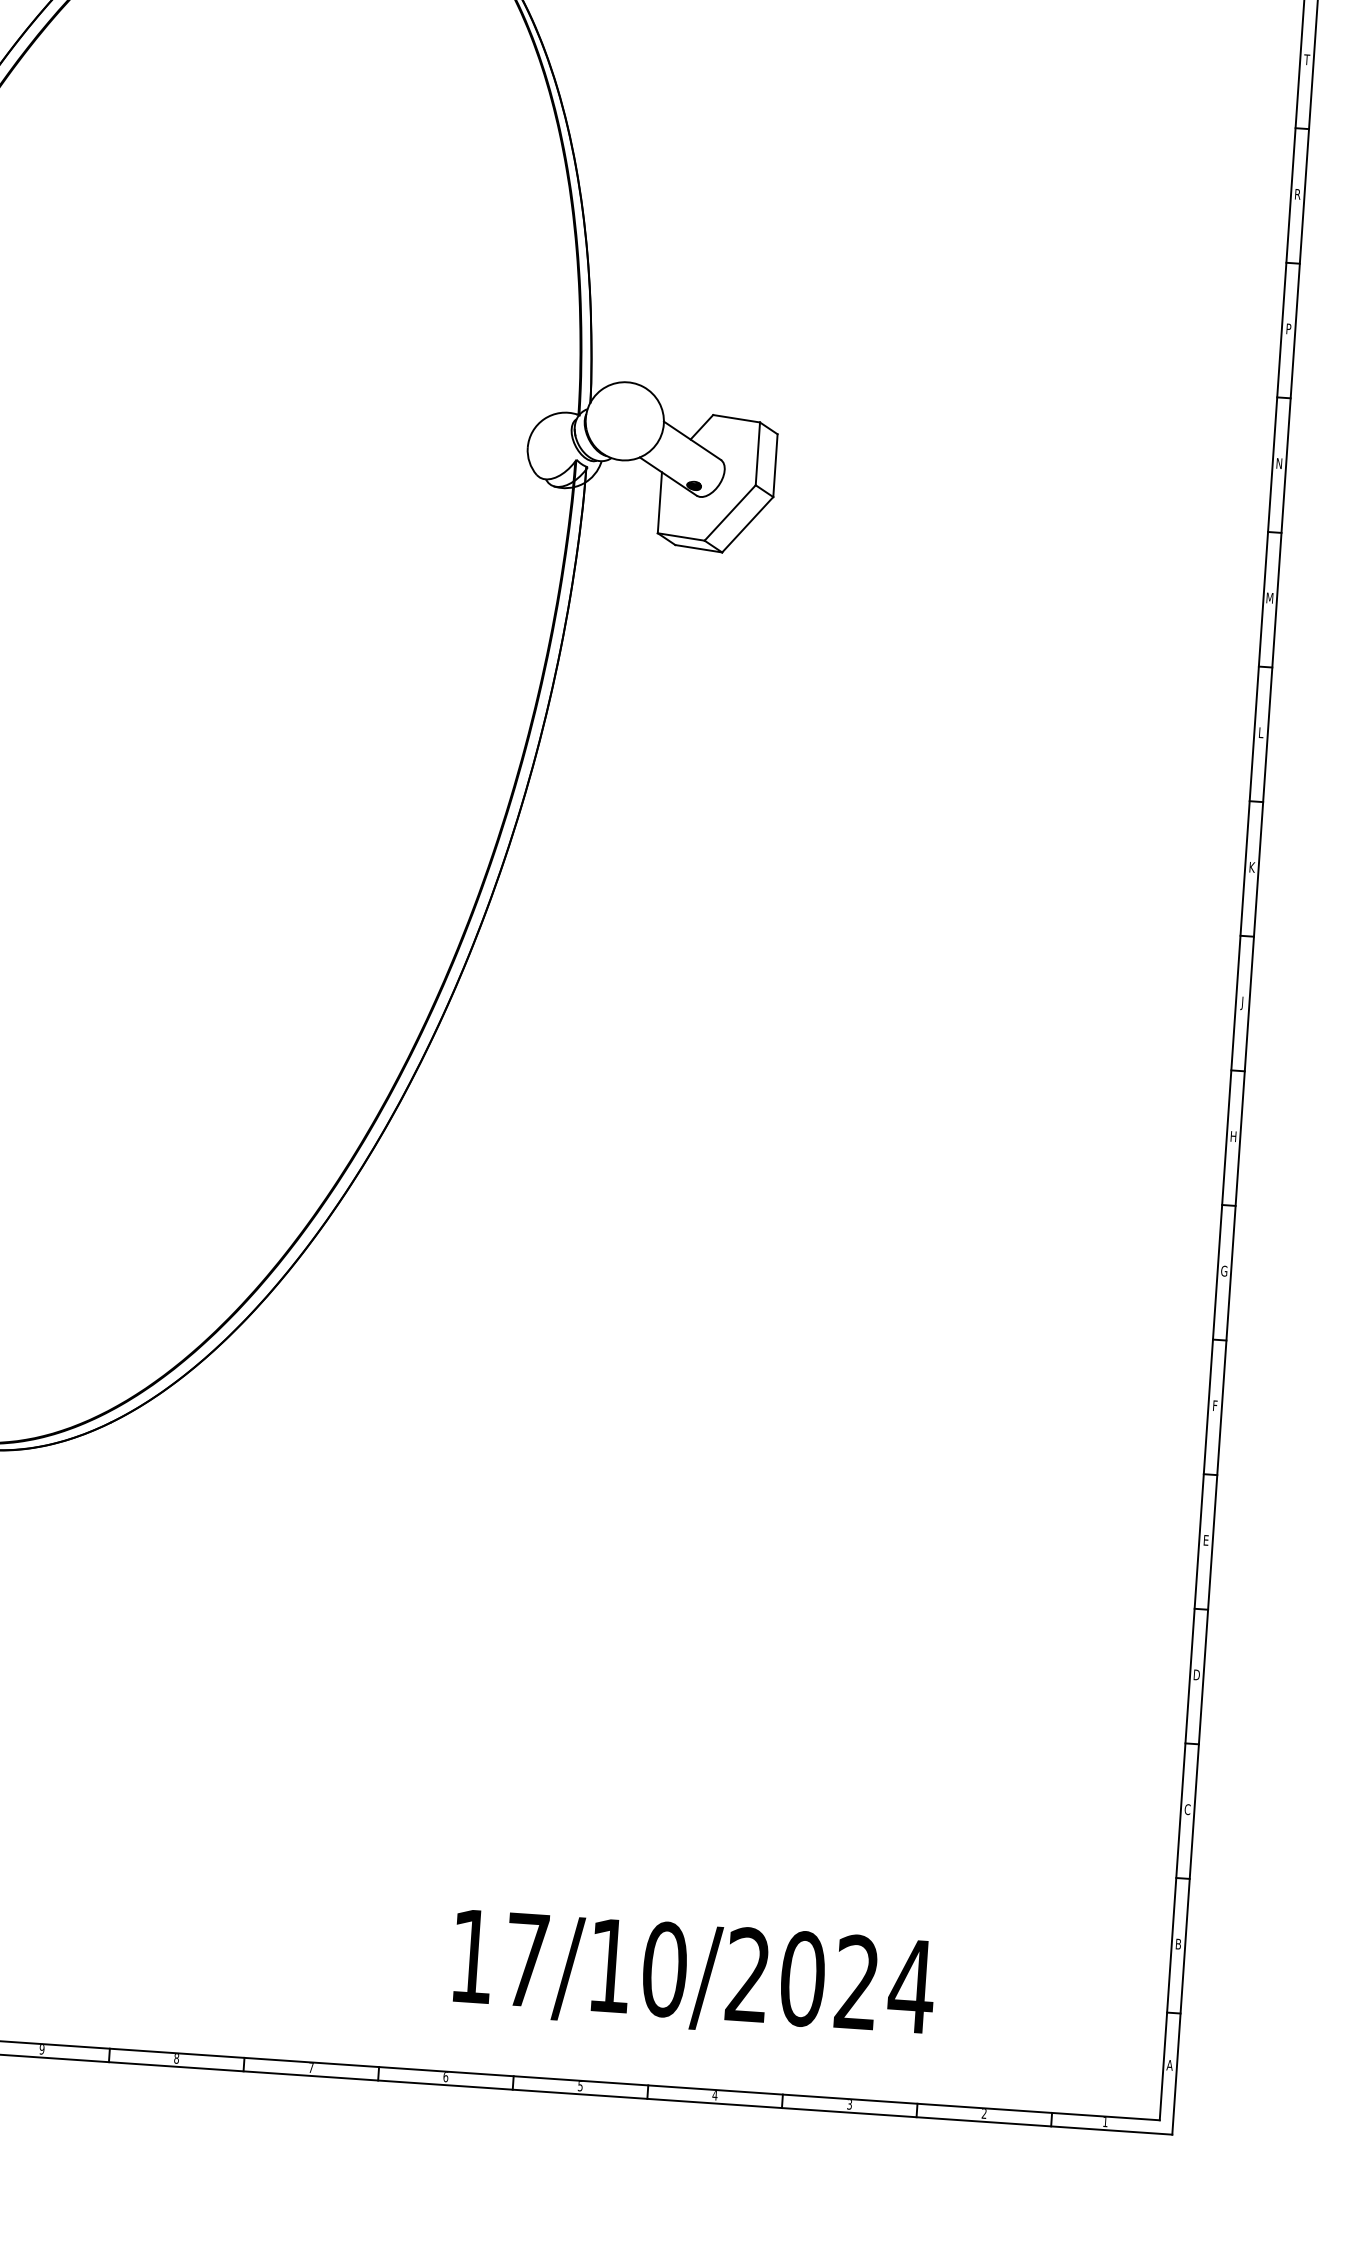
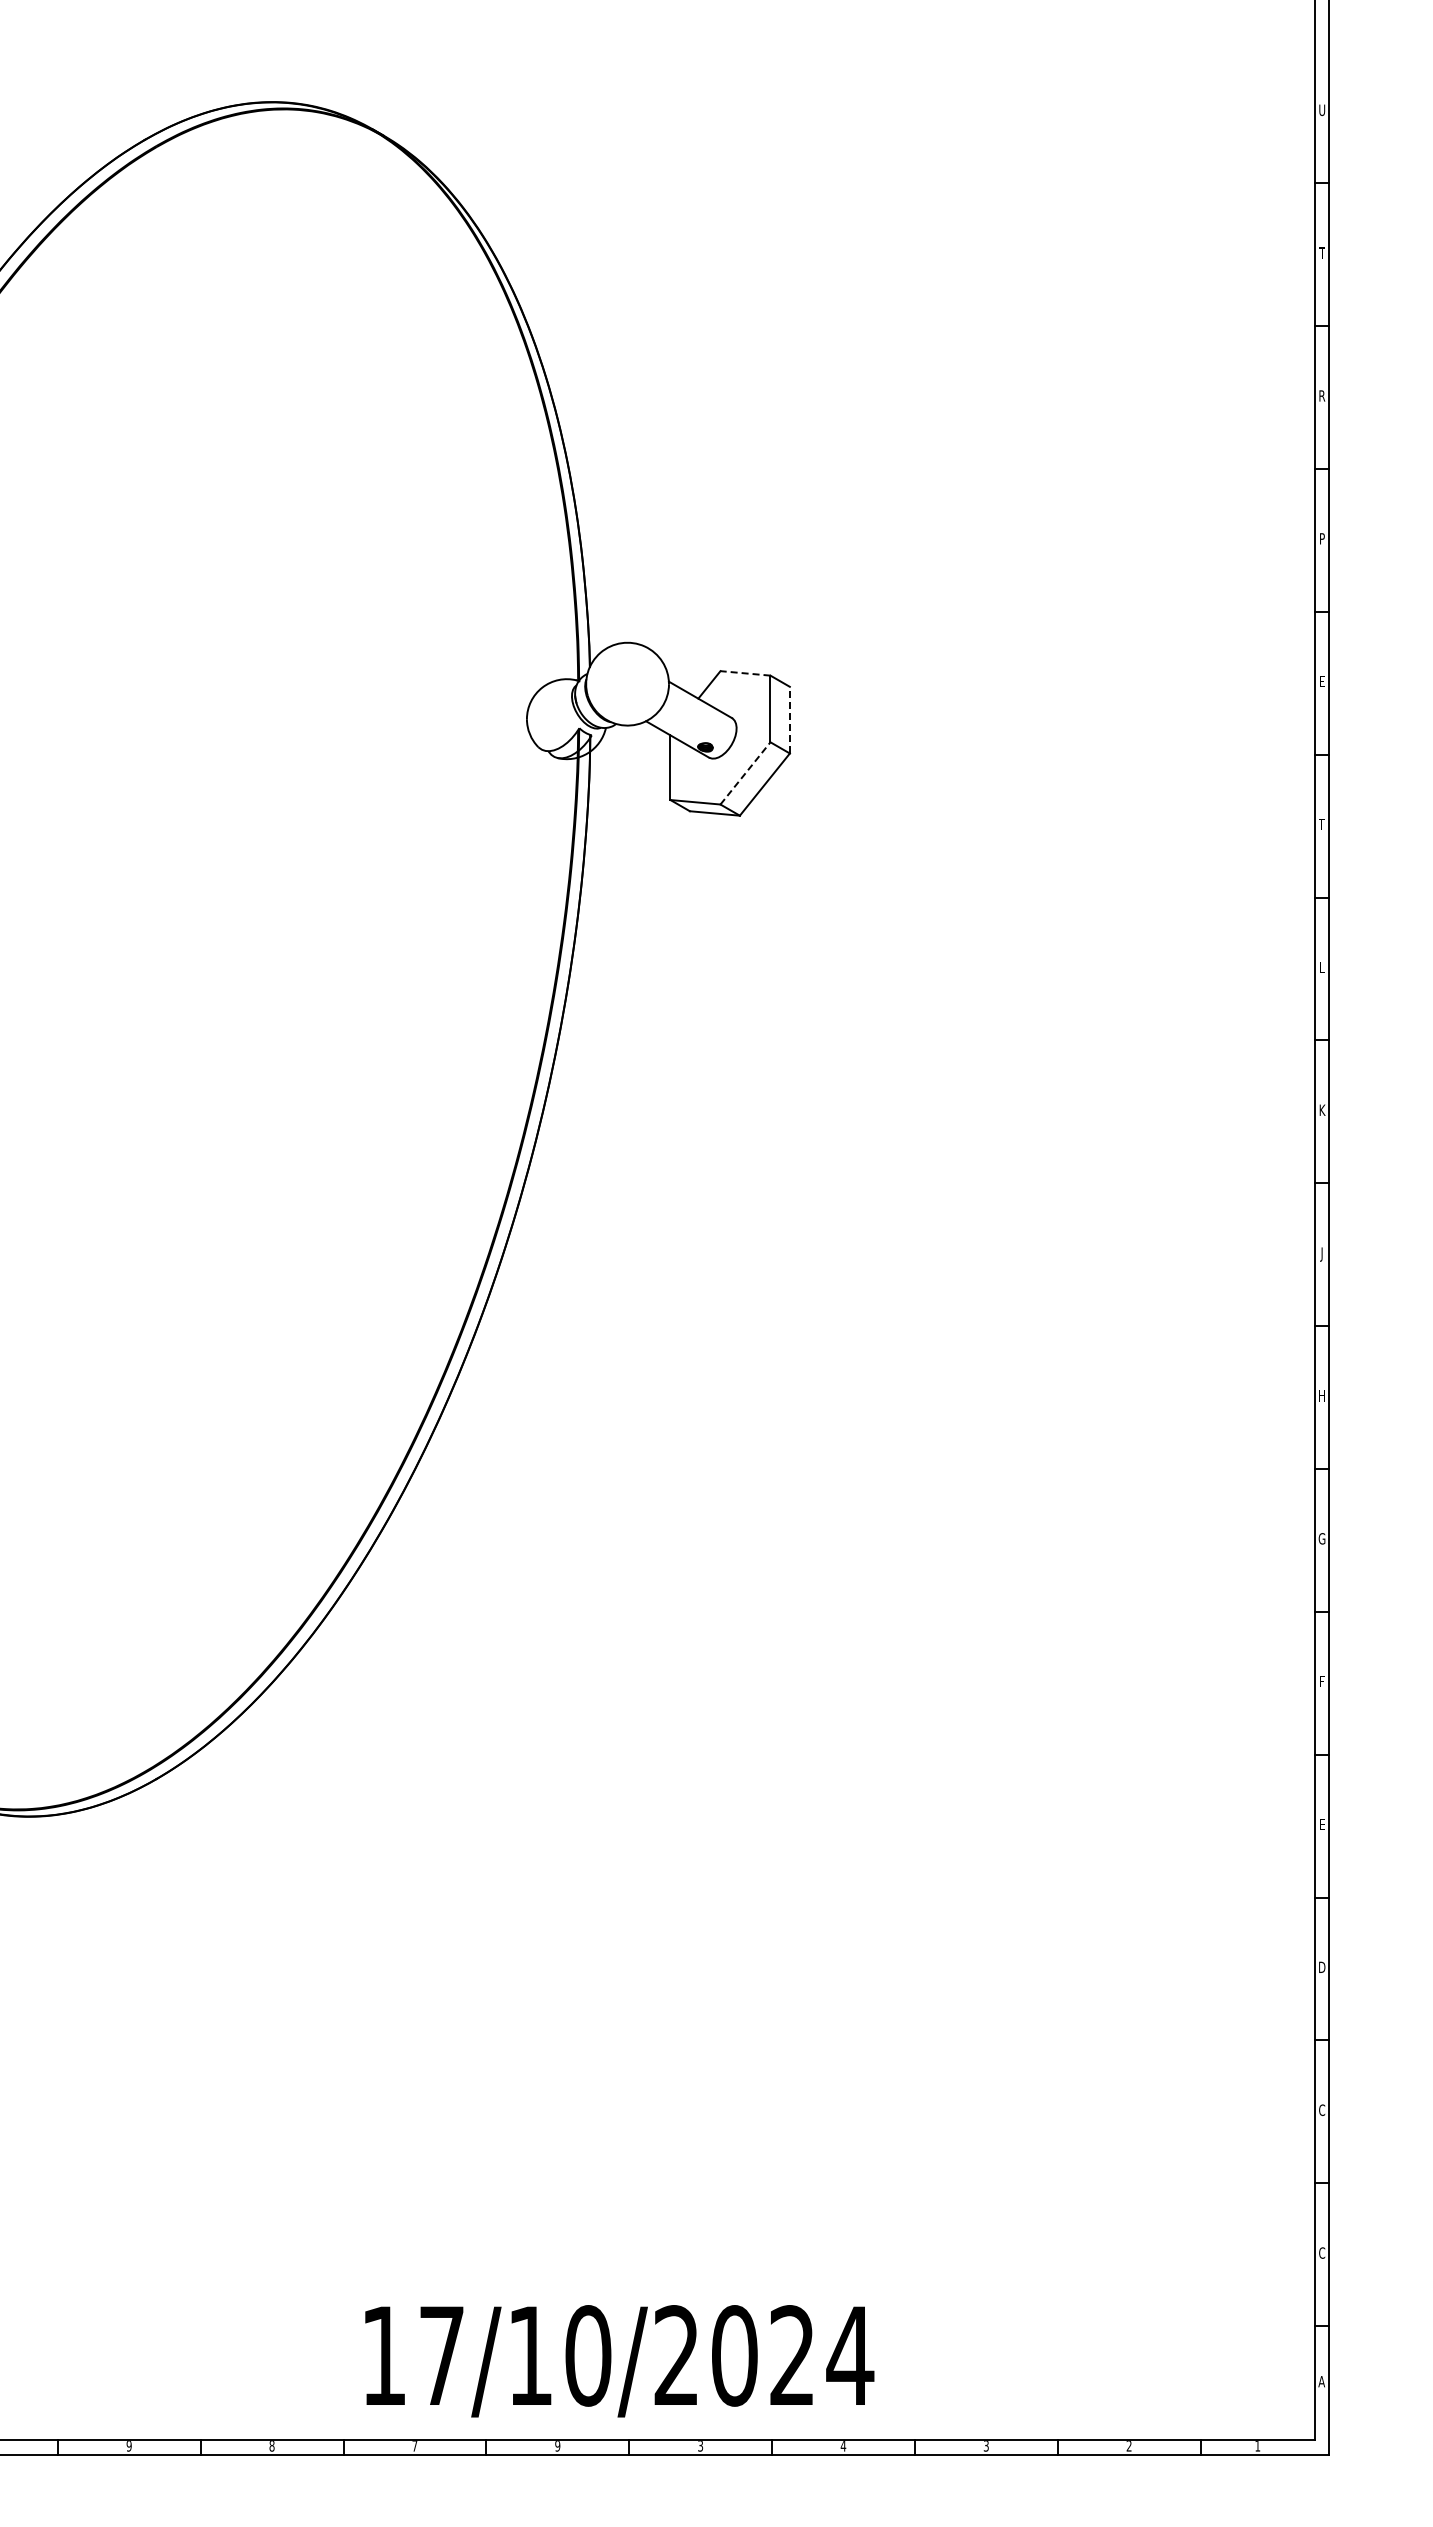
line: (736, 418) -> (745, 673), solid -> dashed
text: (1278, 463) -> (1321, 681), N -> E
line: (775, 465) -> (789, 719), solid -> dashed
line: (730, 513) -> (745, 773), solid -> dashed
text: (1269, 598) -> (1321, 824), M -> T
text: (1178, 1943) -> (1322, 2252), B -> C
text: (693, 1976) -> (619, 2361), moved
text: (445, 2077) -> (557, 2446), 6 -> 9
text: (580, 2085) -> (700, 2445), 5 -> 3

